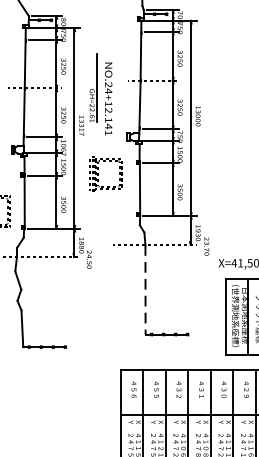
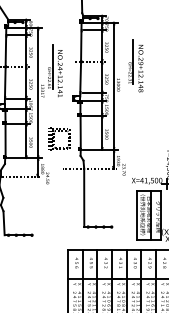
part: (224, 86) -> (135, 65), added
part: (105, 172) -> (59, 138), moved
line: (145, 290) -> (84, 198), dashed -> solid

